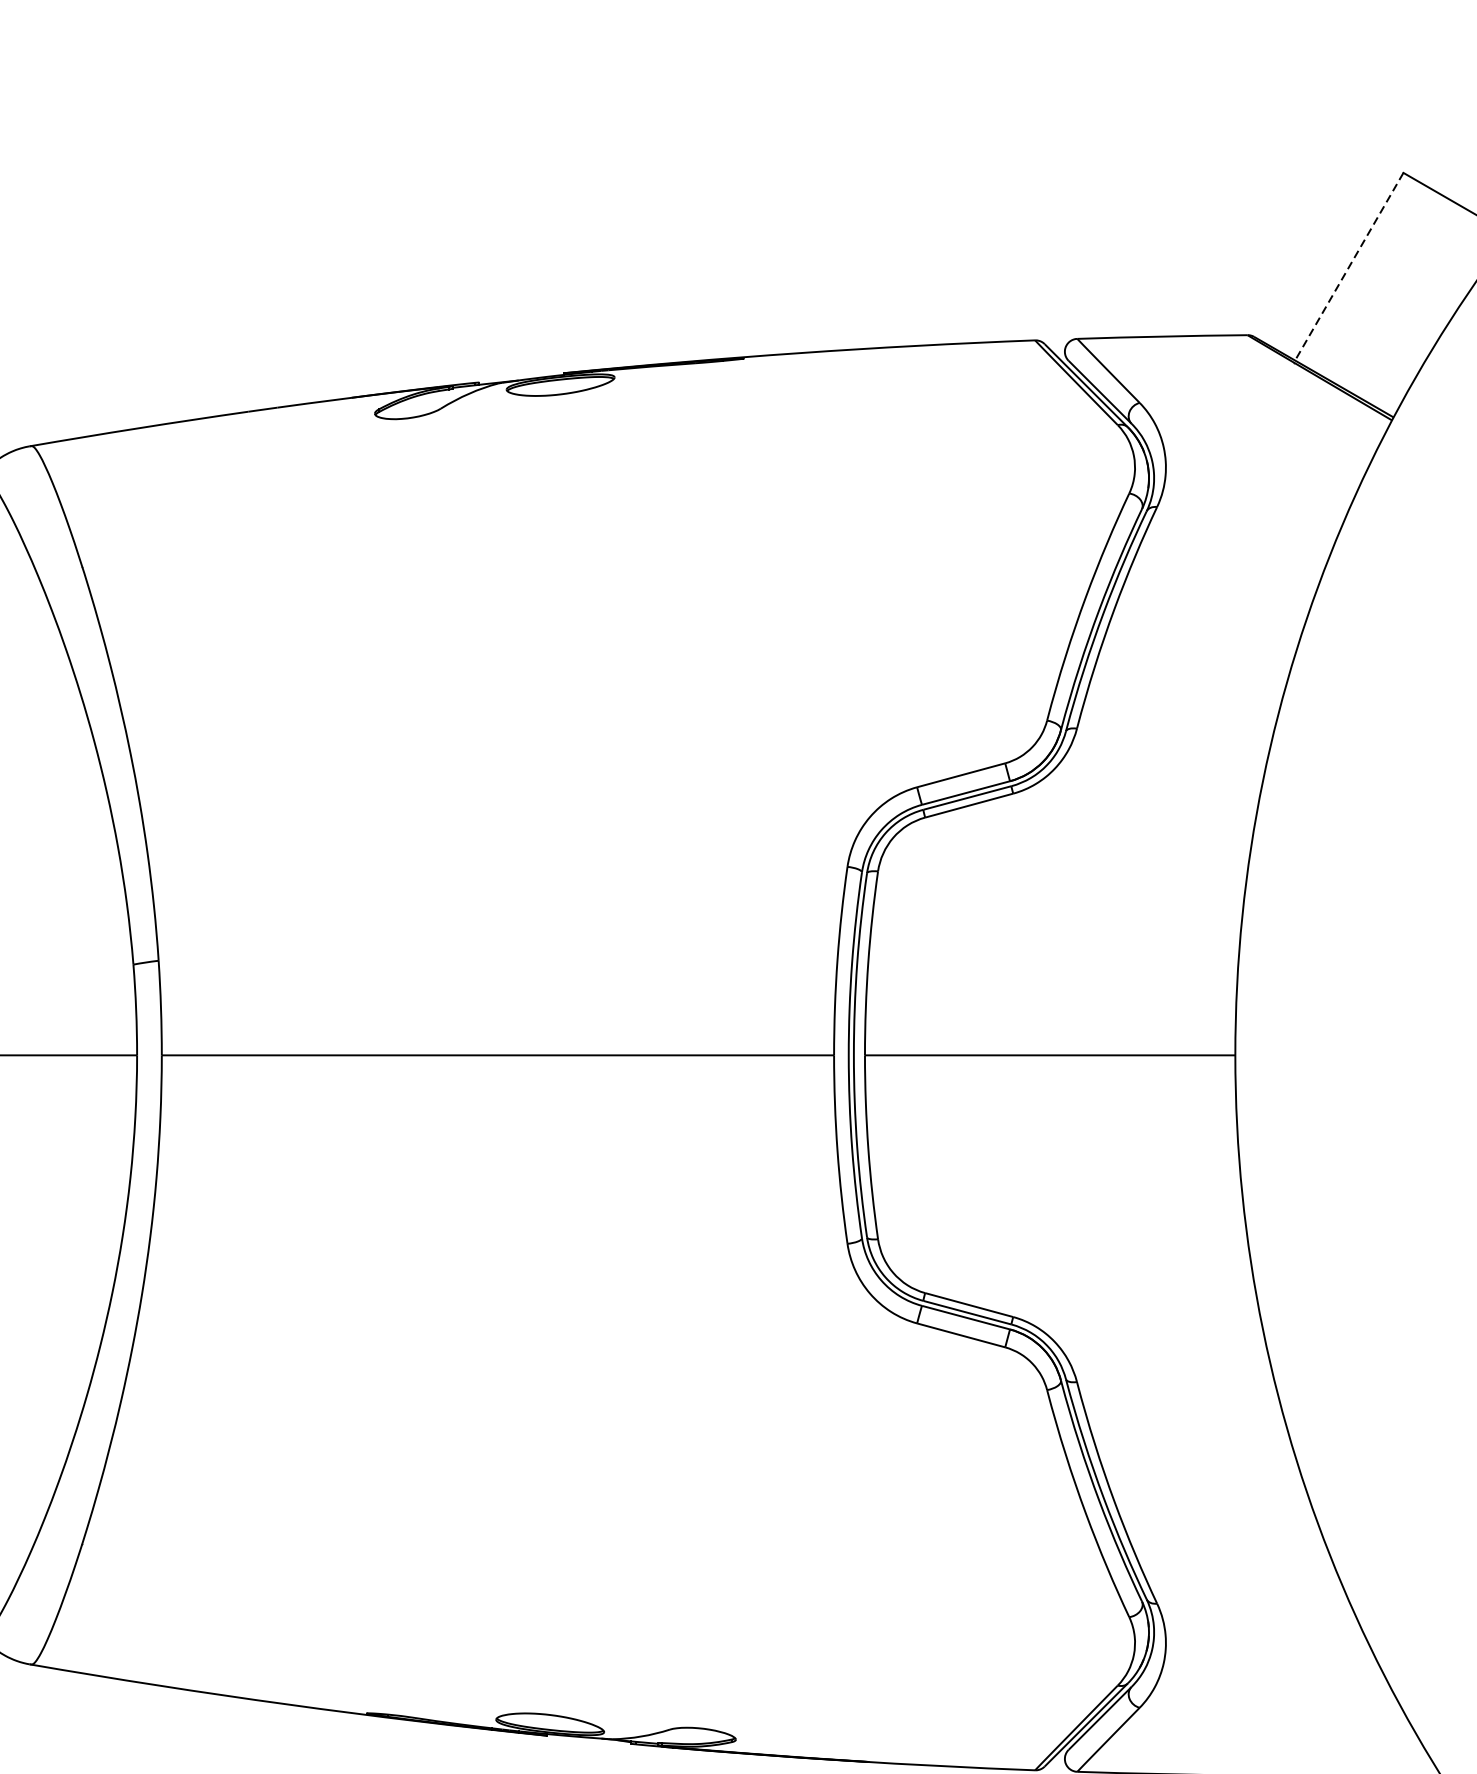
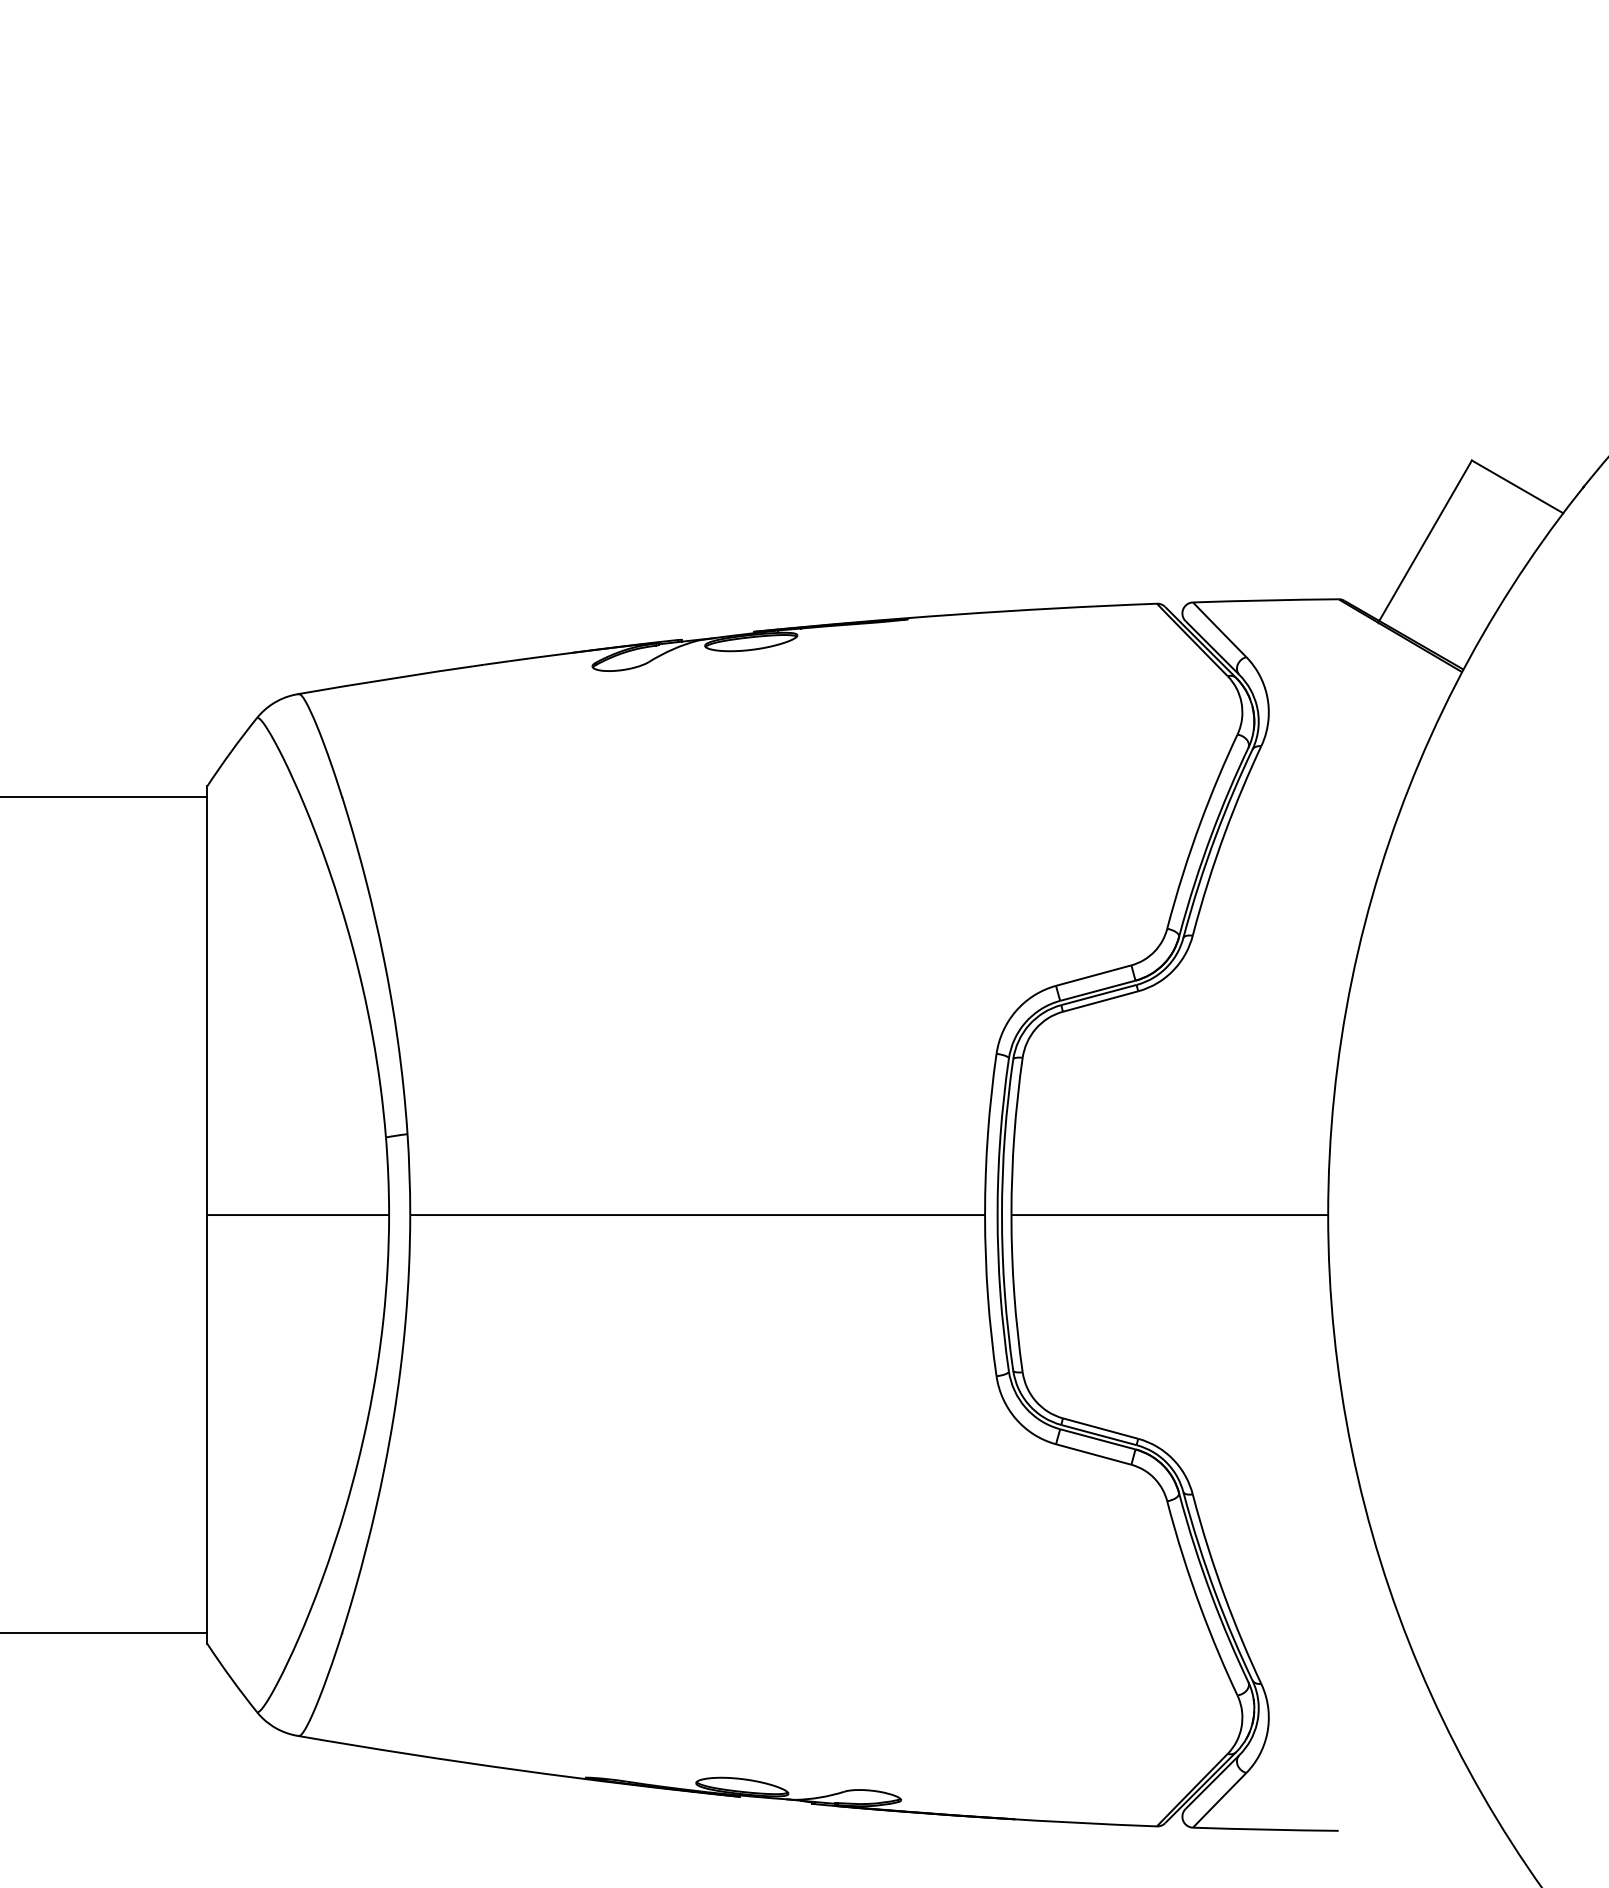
line: (1349, 266) -> (1425, 540), dashed -> solid

